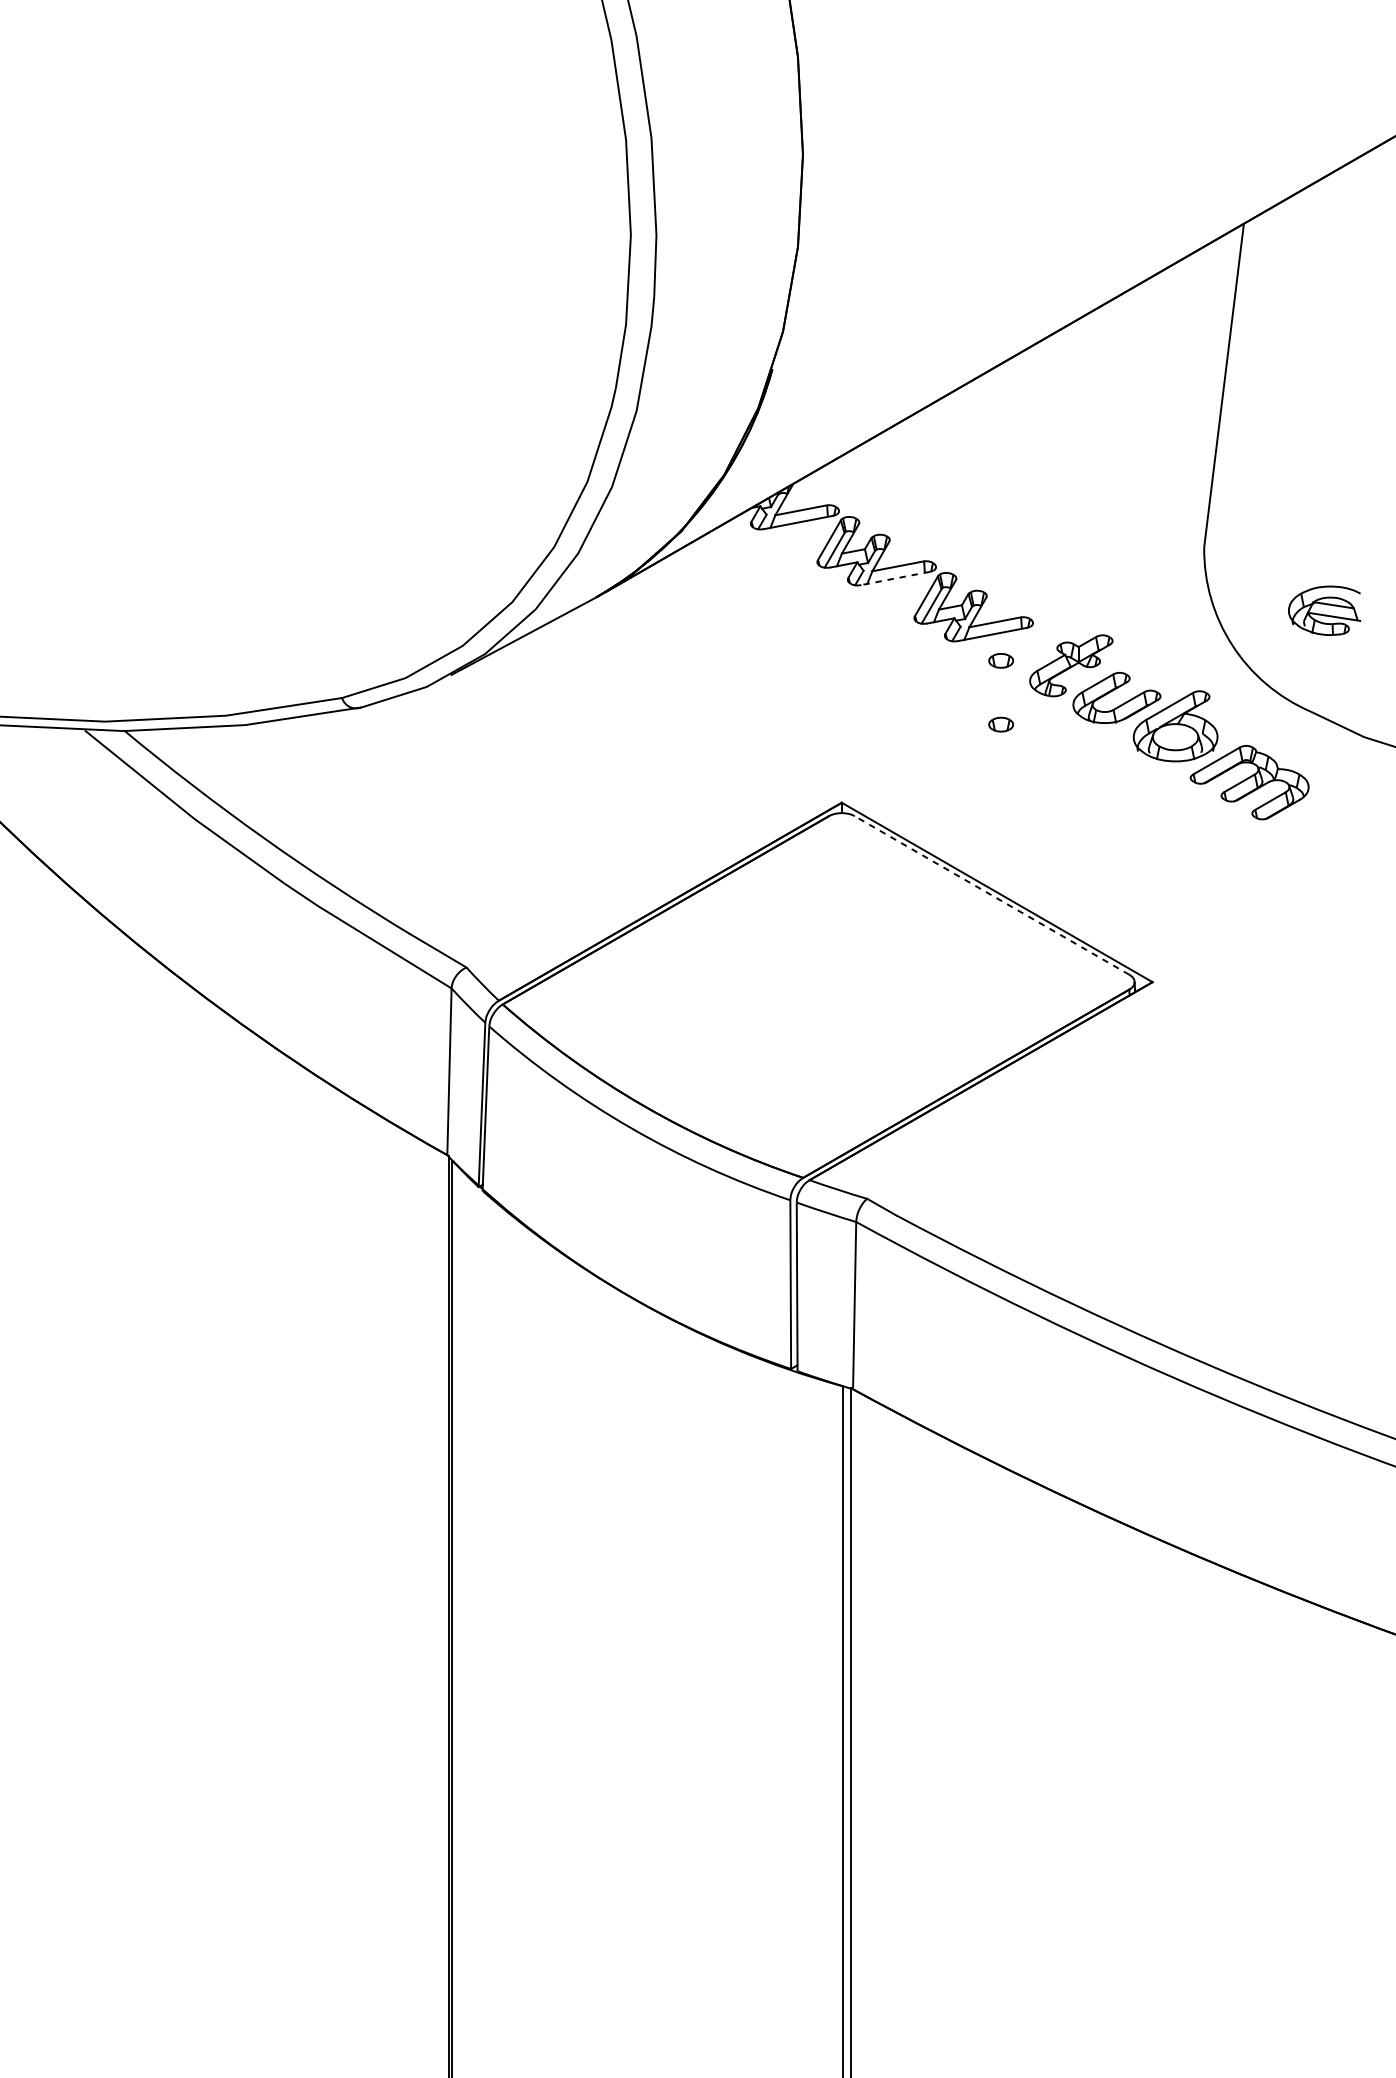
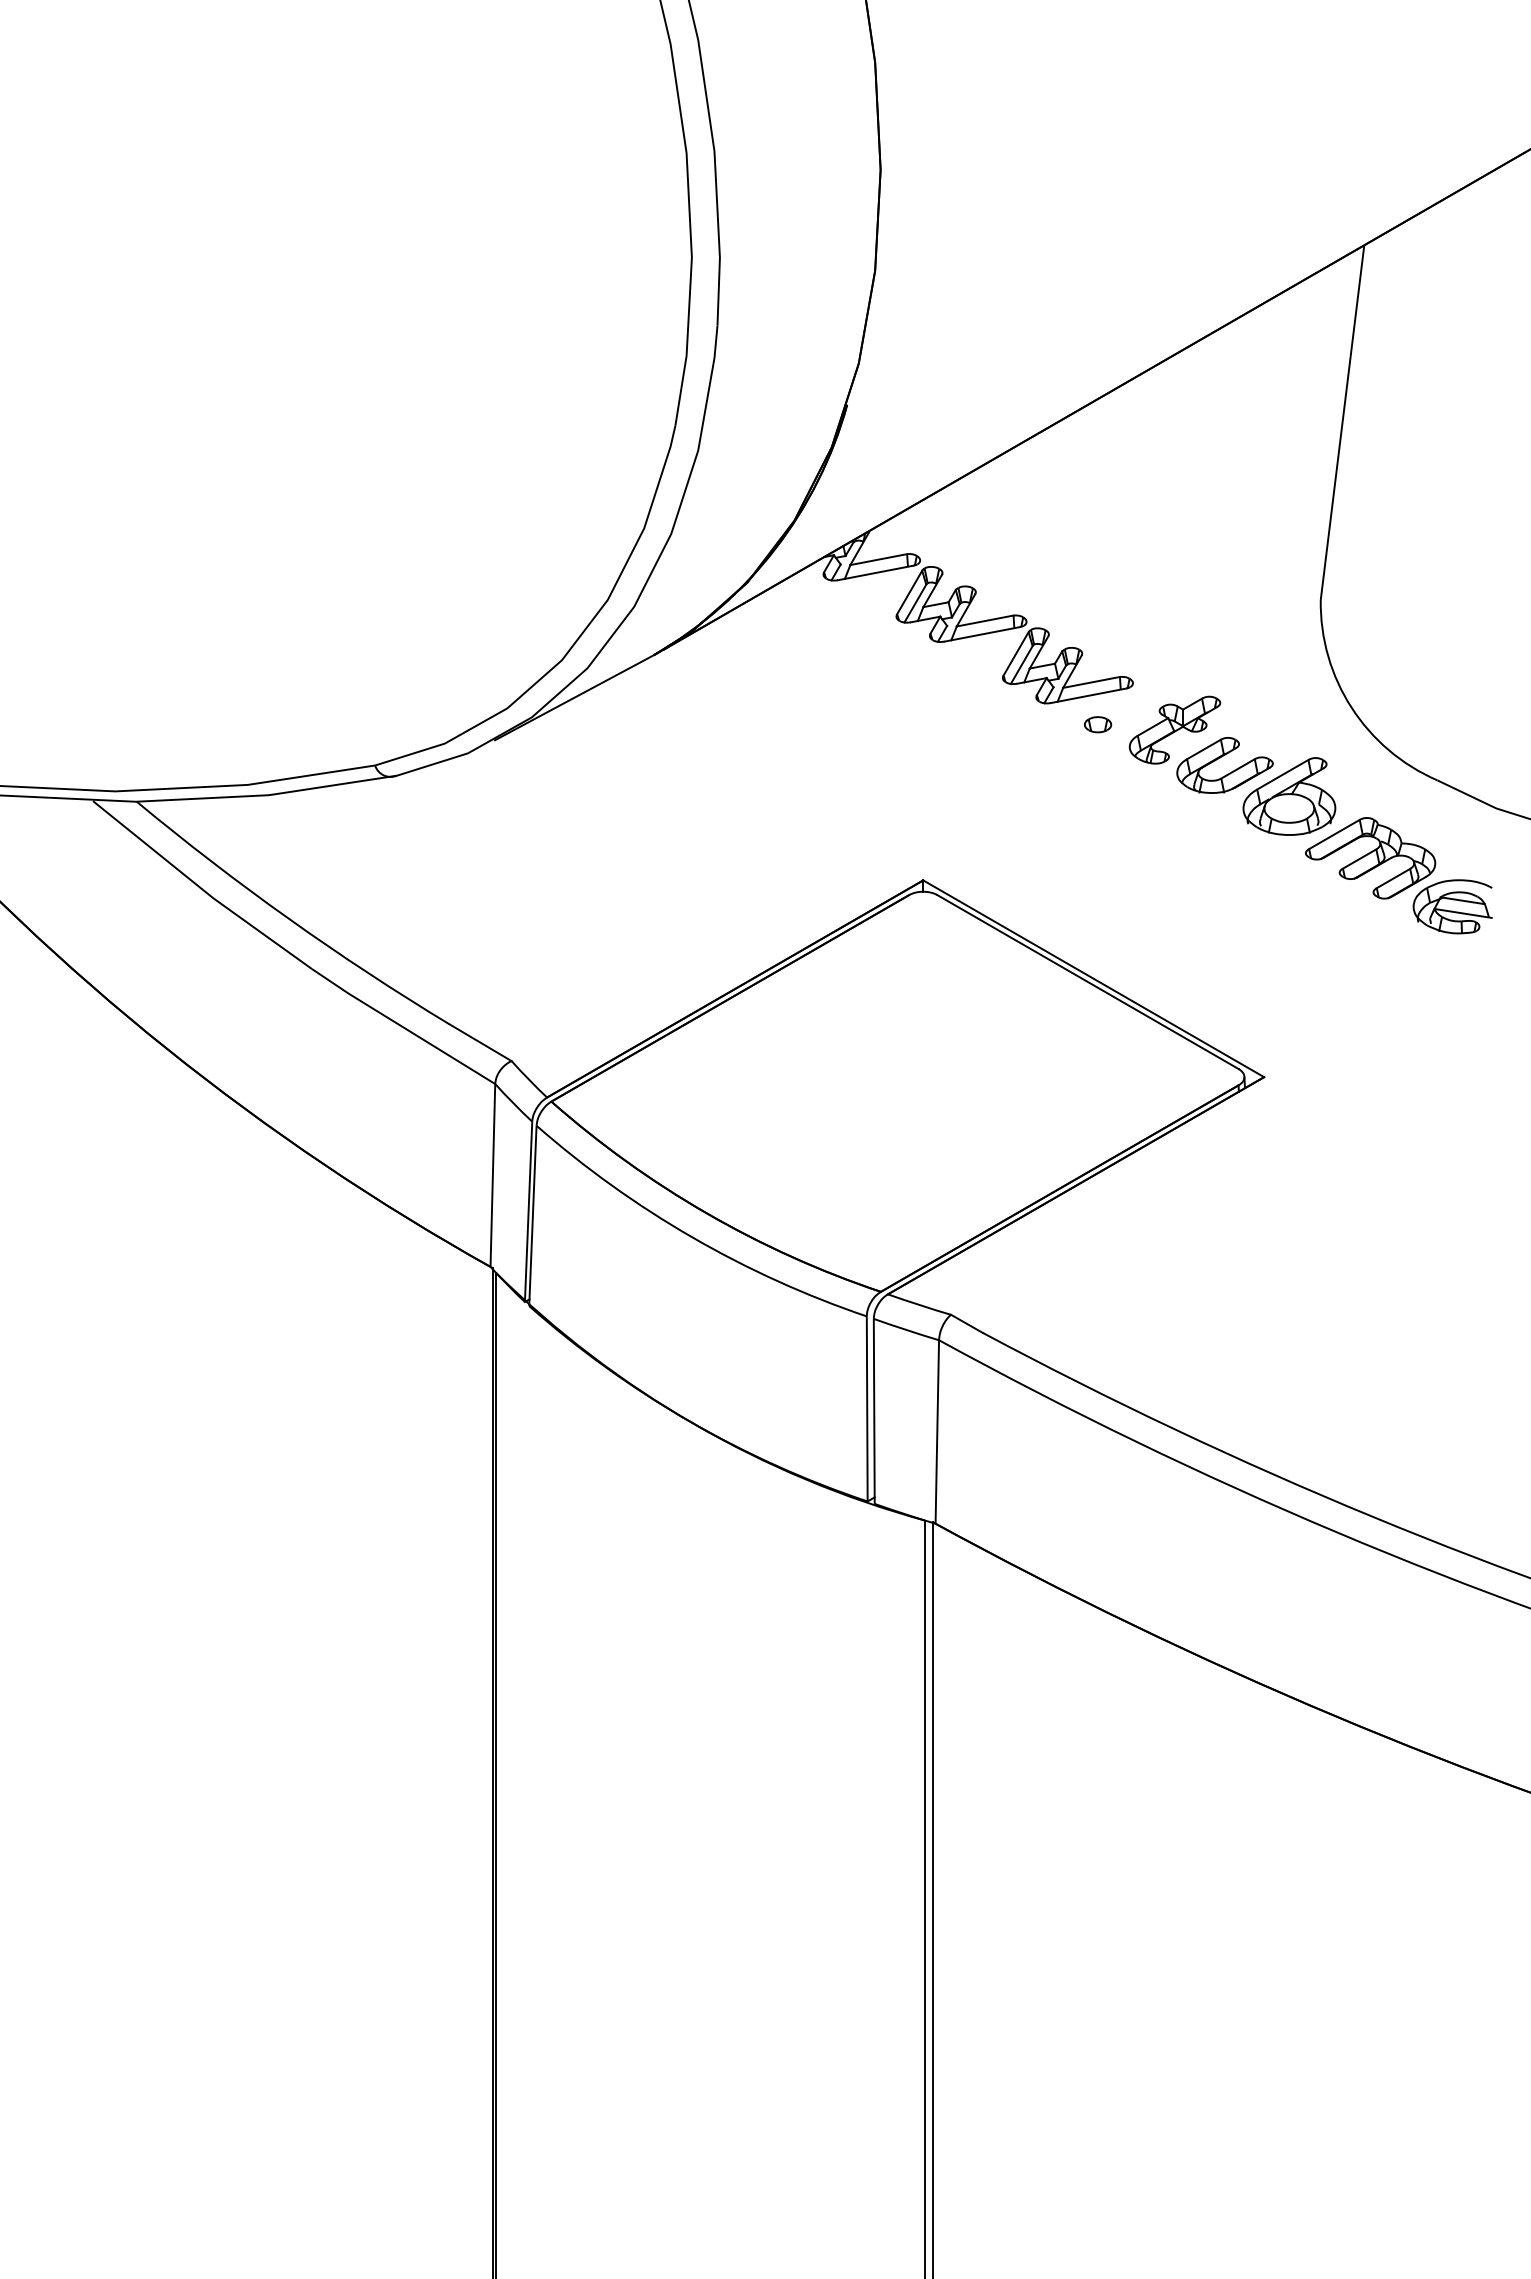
line: (894, 578) -> (981, 634), dashed -> solid
part: (1324, 610) -> (1452, 906), moved
part: (1001, 724) -> (1098, 794), removed
line: (992, 895) -> (1088, 982), dashed -> solid

